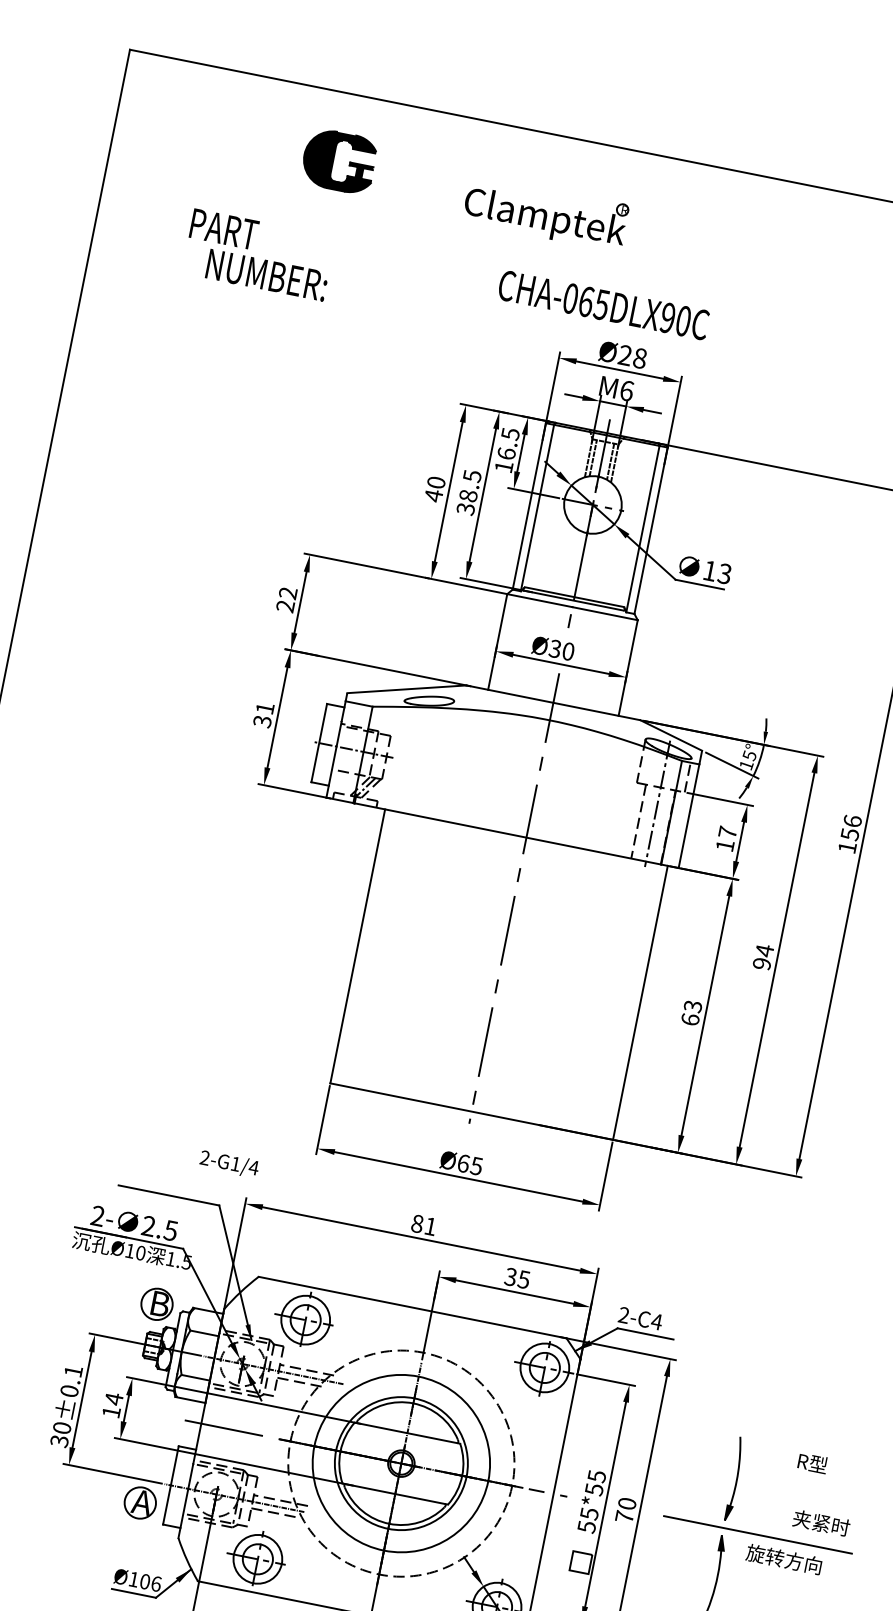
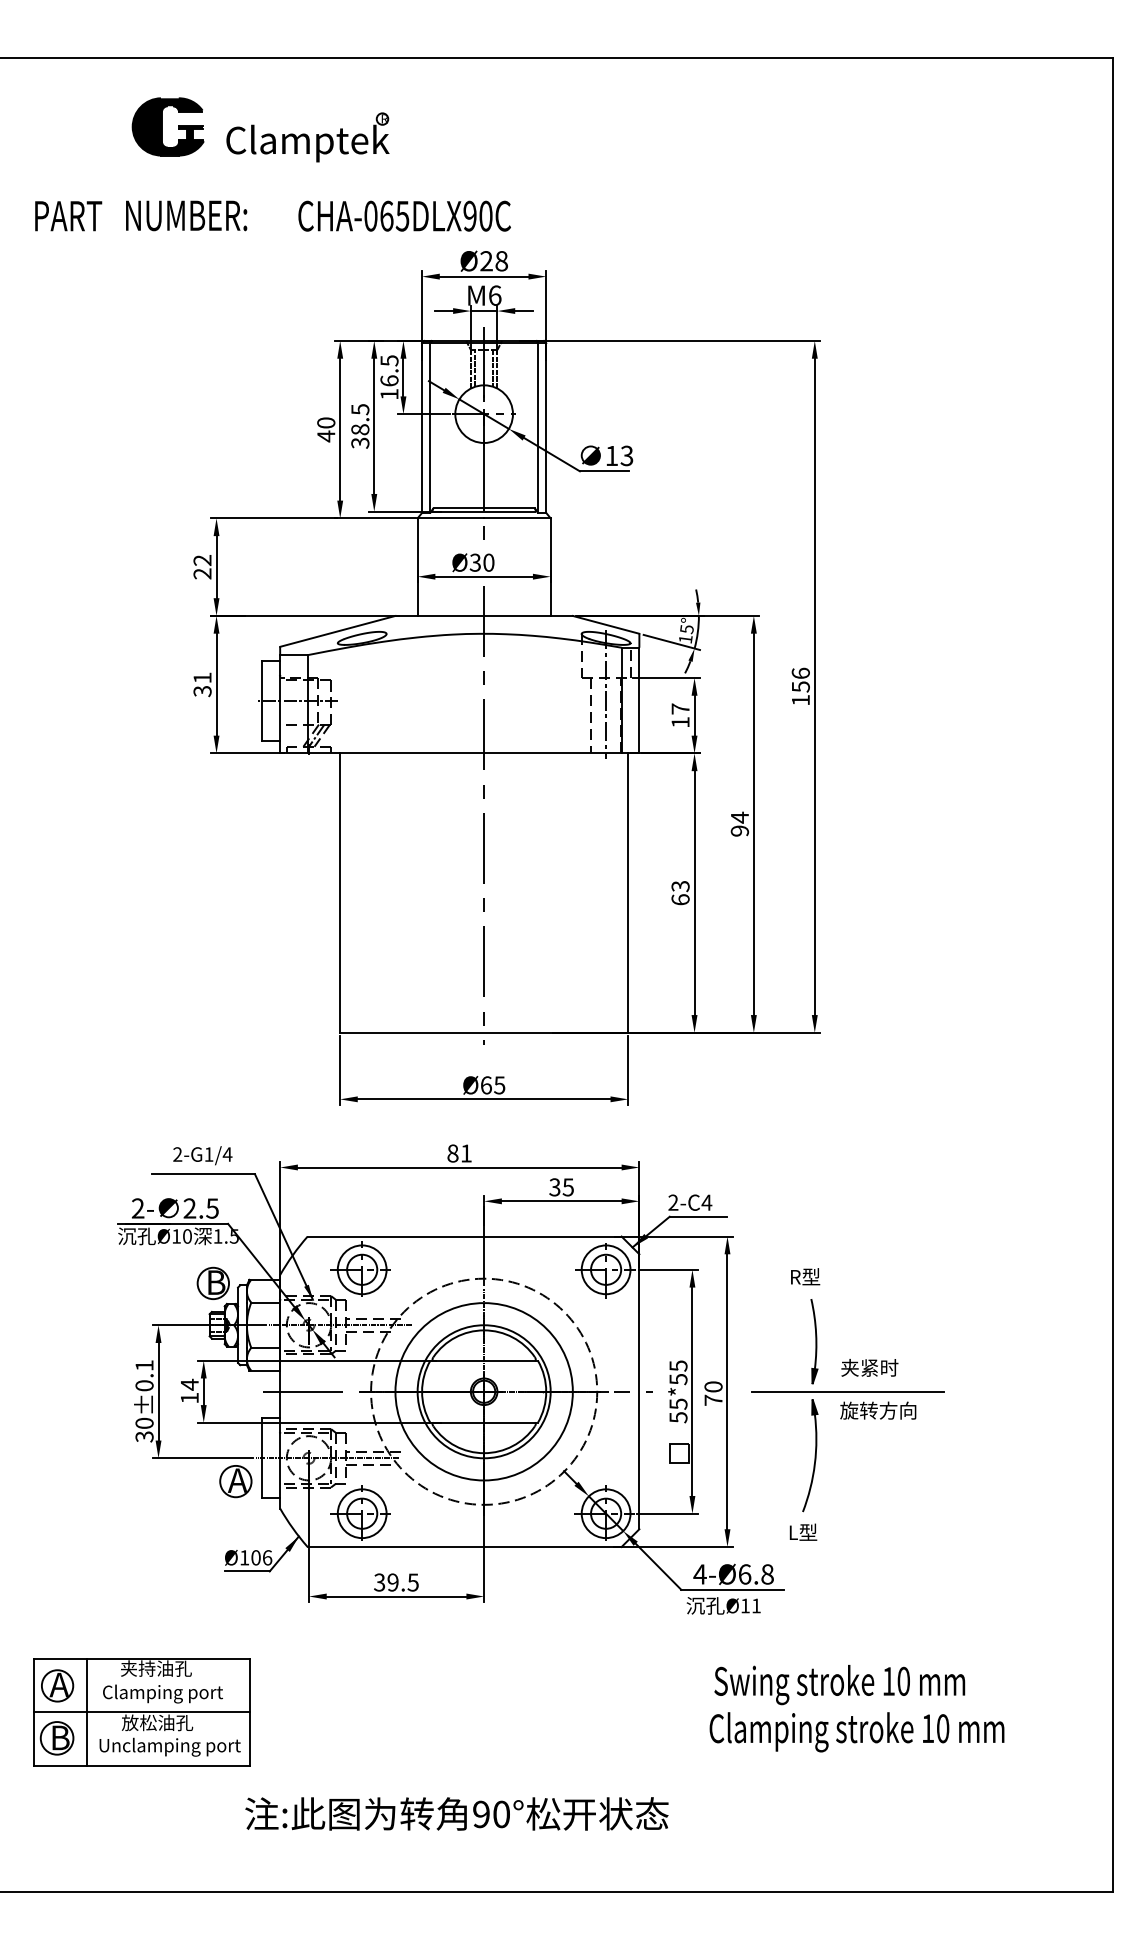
part: (545, 213) -> (307, 137), moved
text: (267, 274) -> (186, 215), moved
text: (603, 304) -> (404, 215), moved
text: (229, 1163) -> (202, 1155), moved
text: (812, 1462) -> (805, 1276), moved
text: (821, 1522) -> (869, 1367), moved

